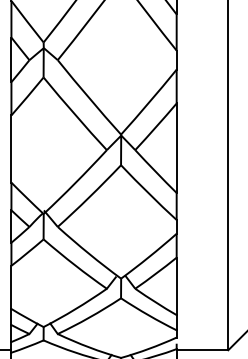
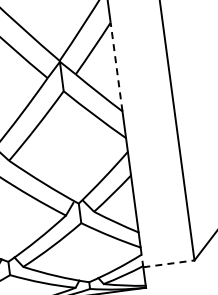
line: (176, 148) -> (116, 67), solid -> dashed
line: (202, 350) -> (168, 264), solid -> dashed

